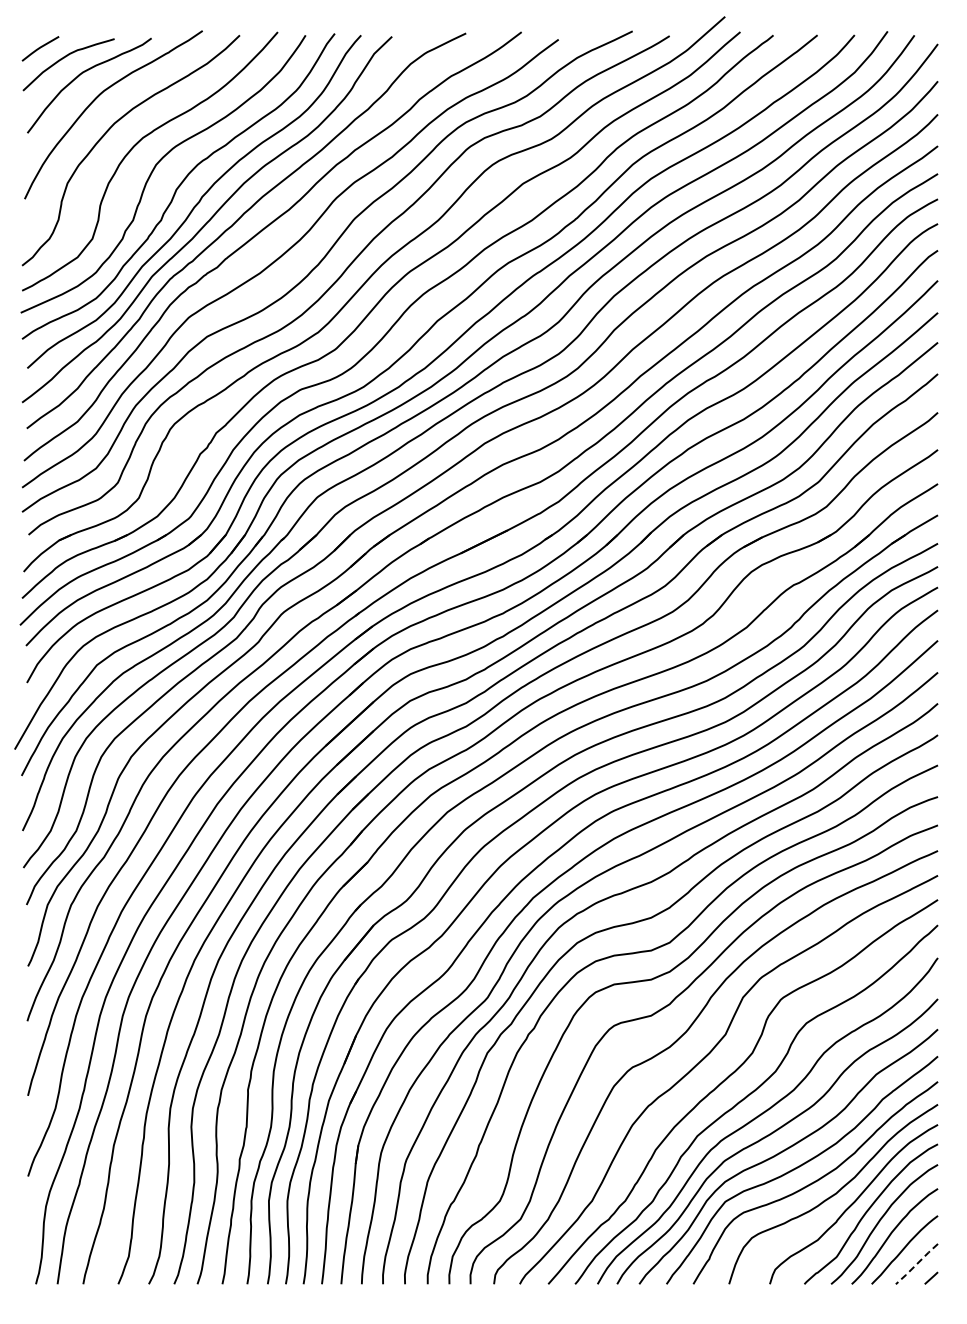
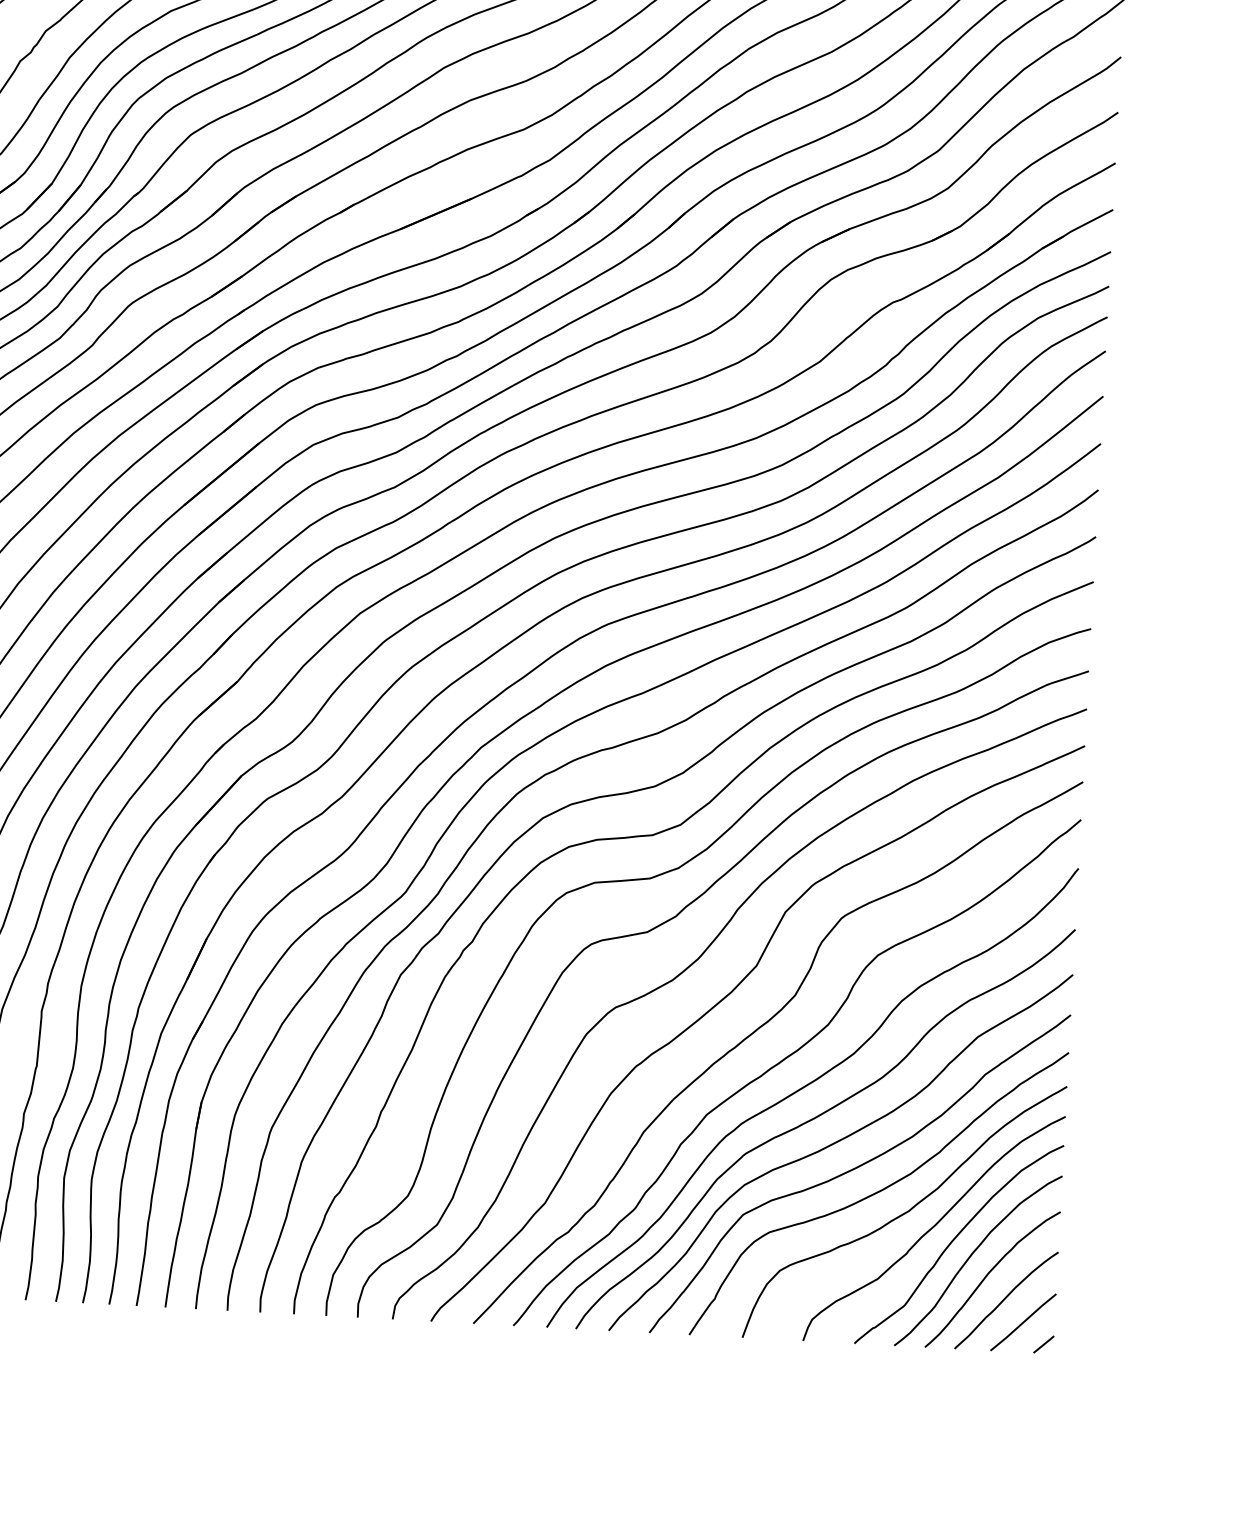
line: (917, 1264) -> (1024, 1323), dashed -> solid

